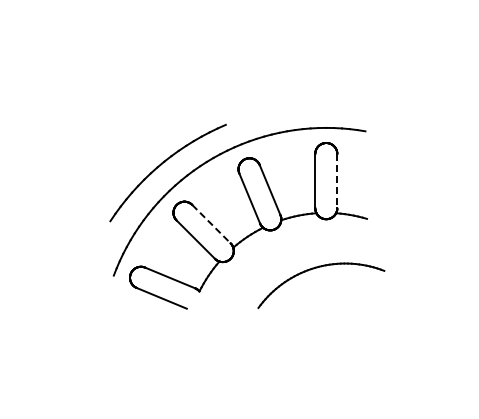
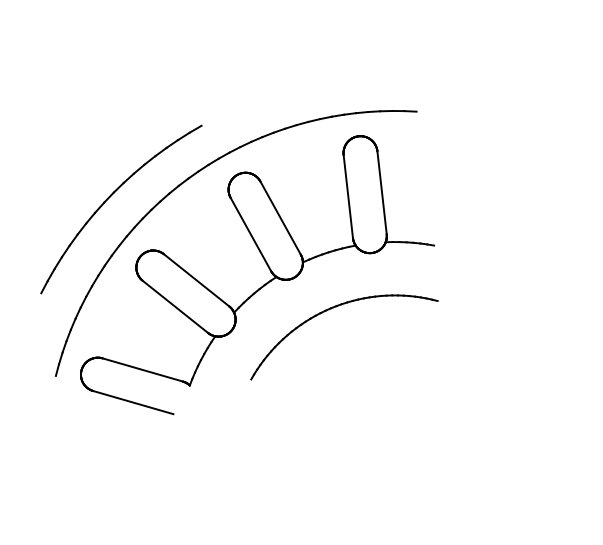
line: (337, 181) -> (382, 193), dashed -> solid
line: (211, 224) -> (196, 280), dashed -> solid
part: (317, 268) -> (334, 308), moved

